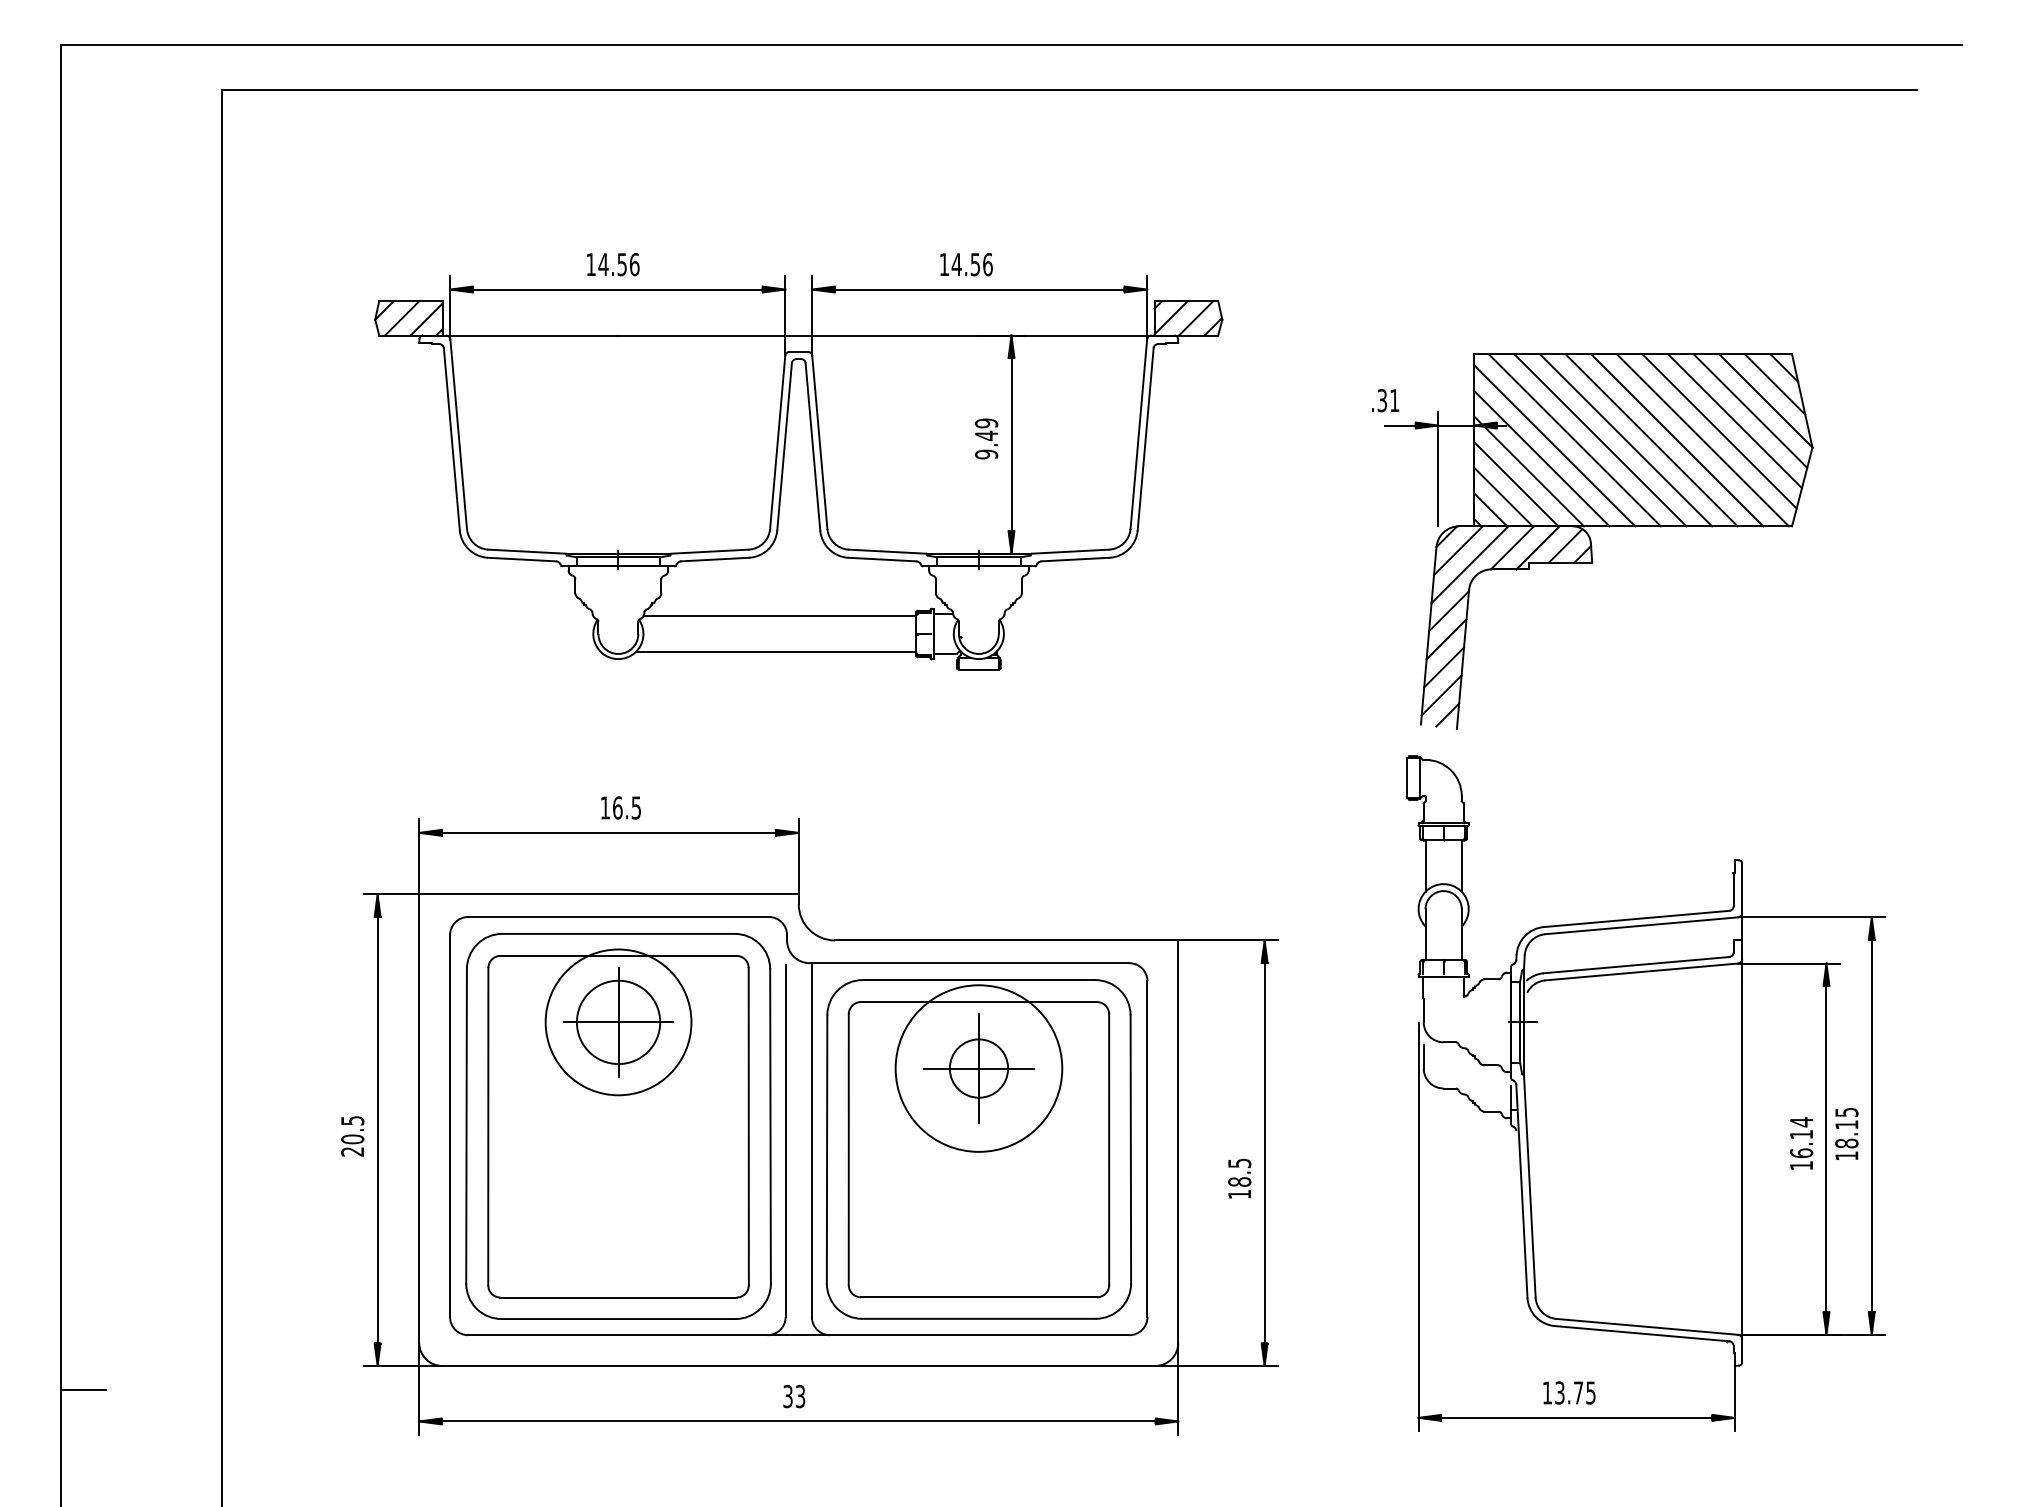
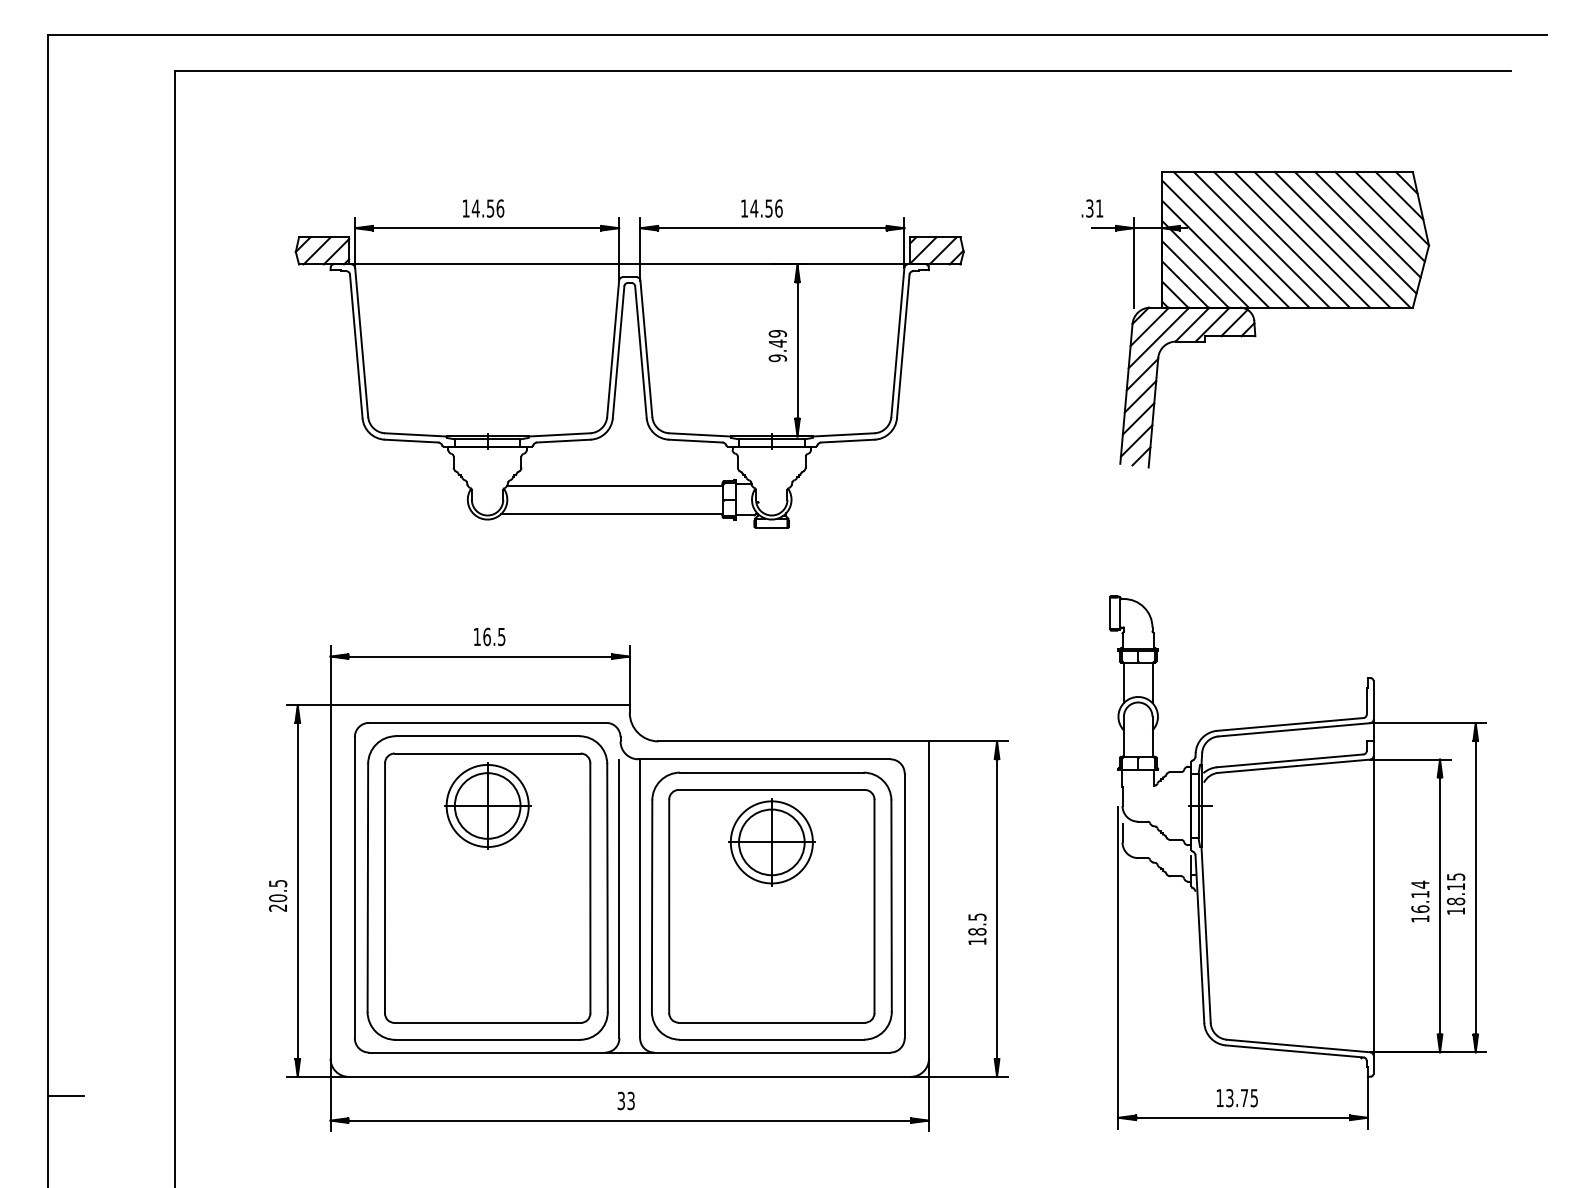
part: (1592, 541) -> (1255, 319), moved
circle: (618, 1022) -> (487, 806), size x0.71
circle: (978, 1068) -> (771, 842), size x0.62
circle: (978, 1068) -> (771, 842), size x1.43

